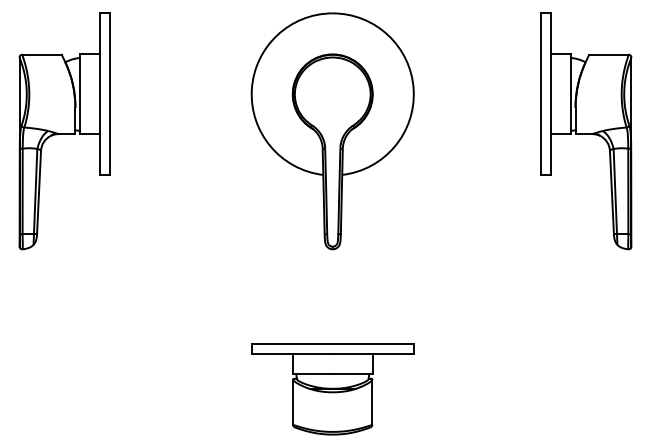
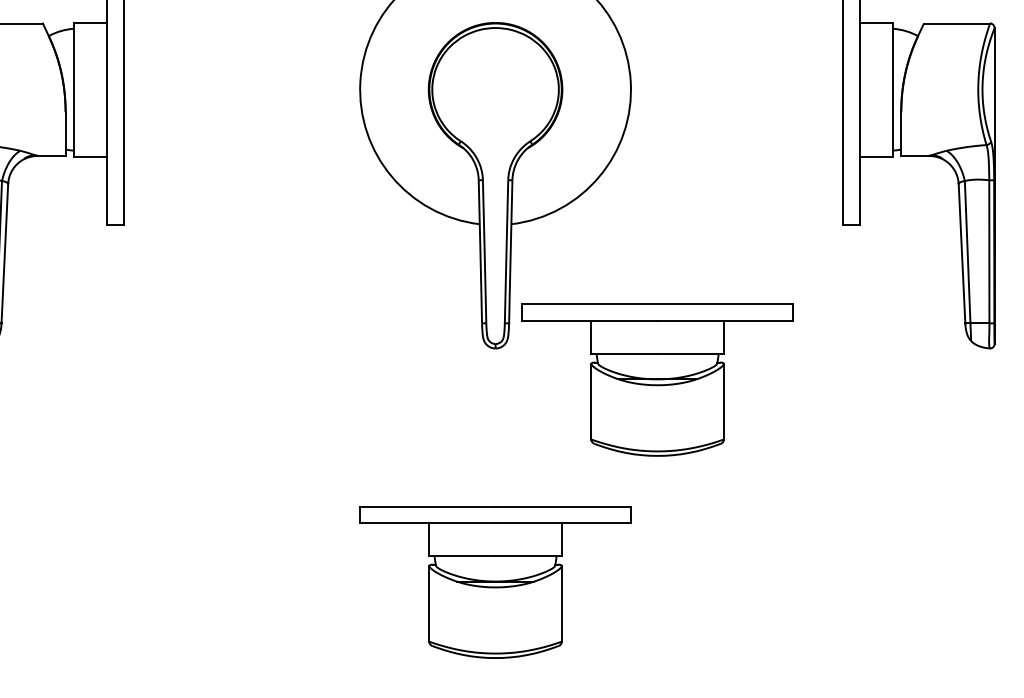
part: (429, 268) -> (657, 380), added

